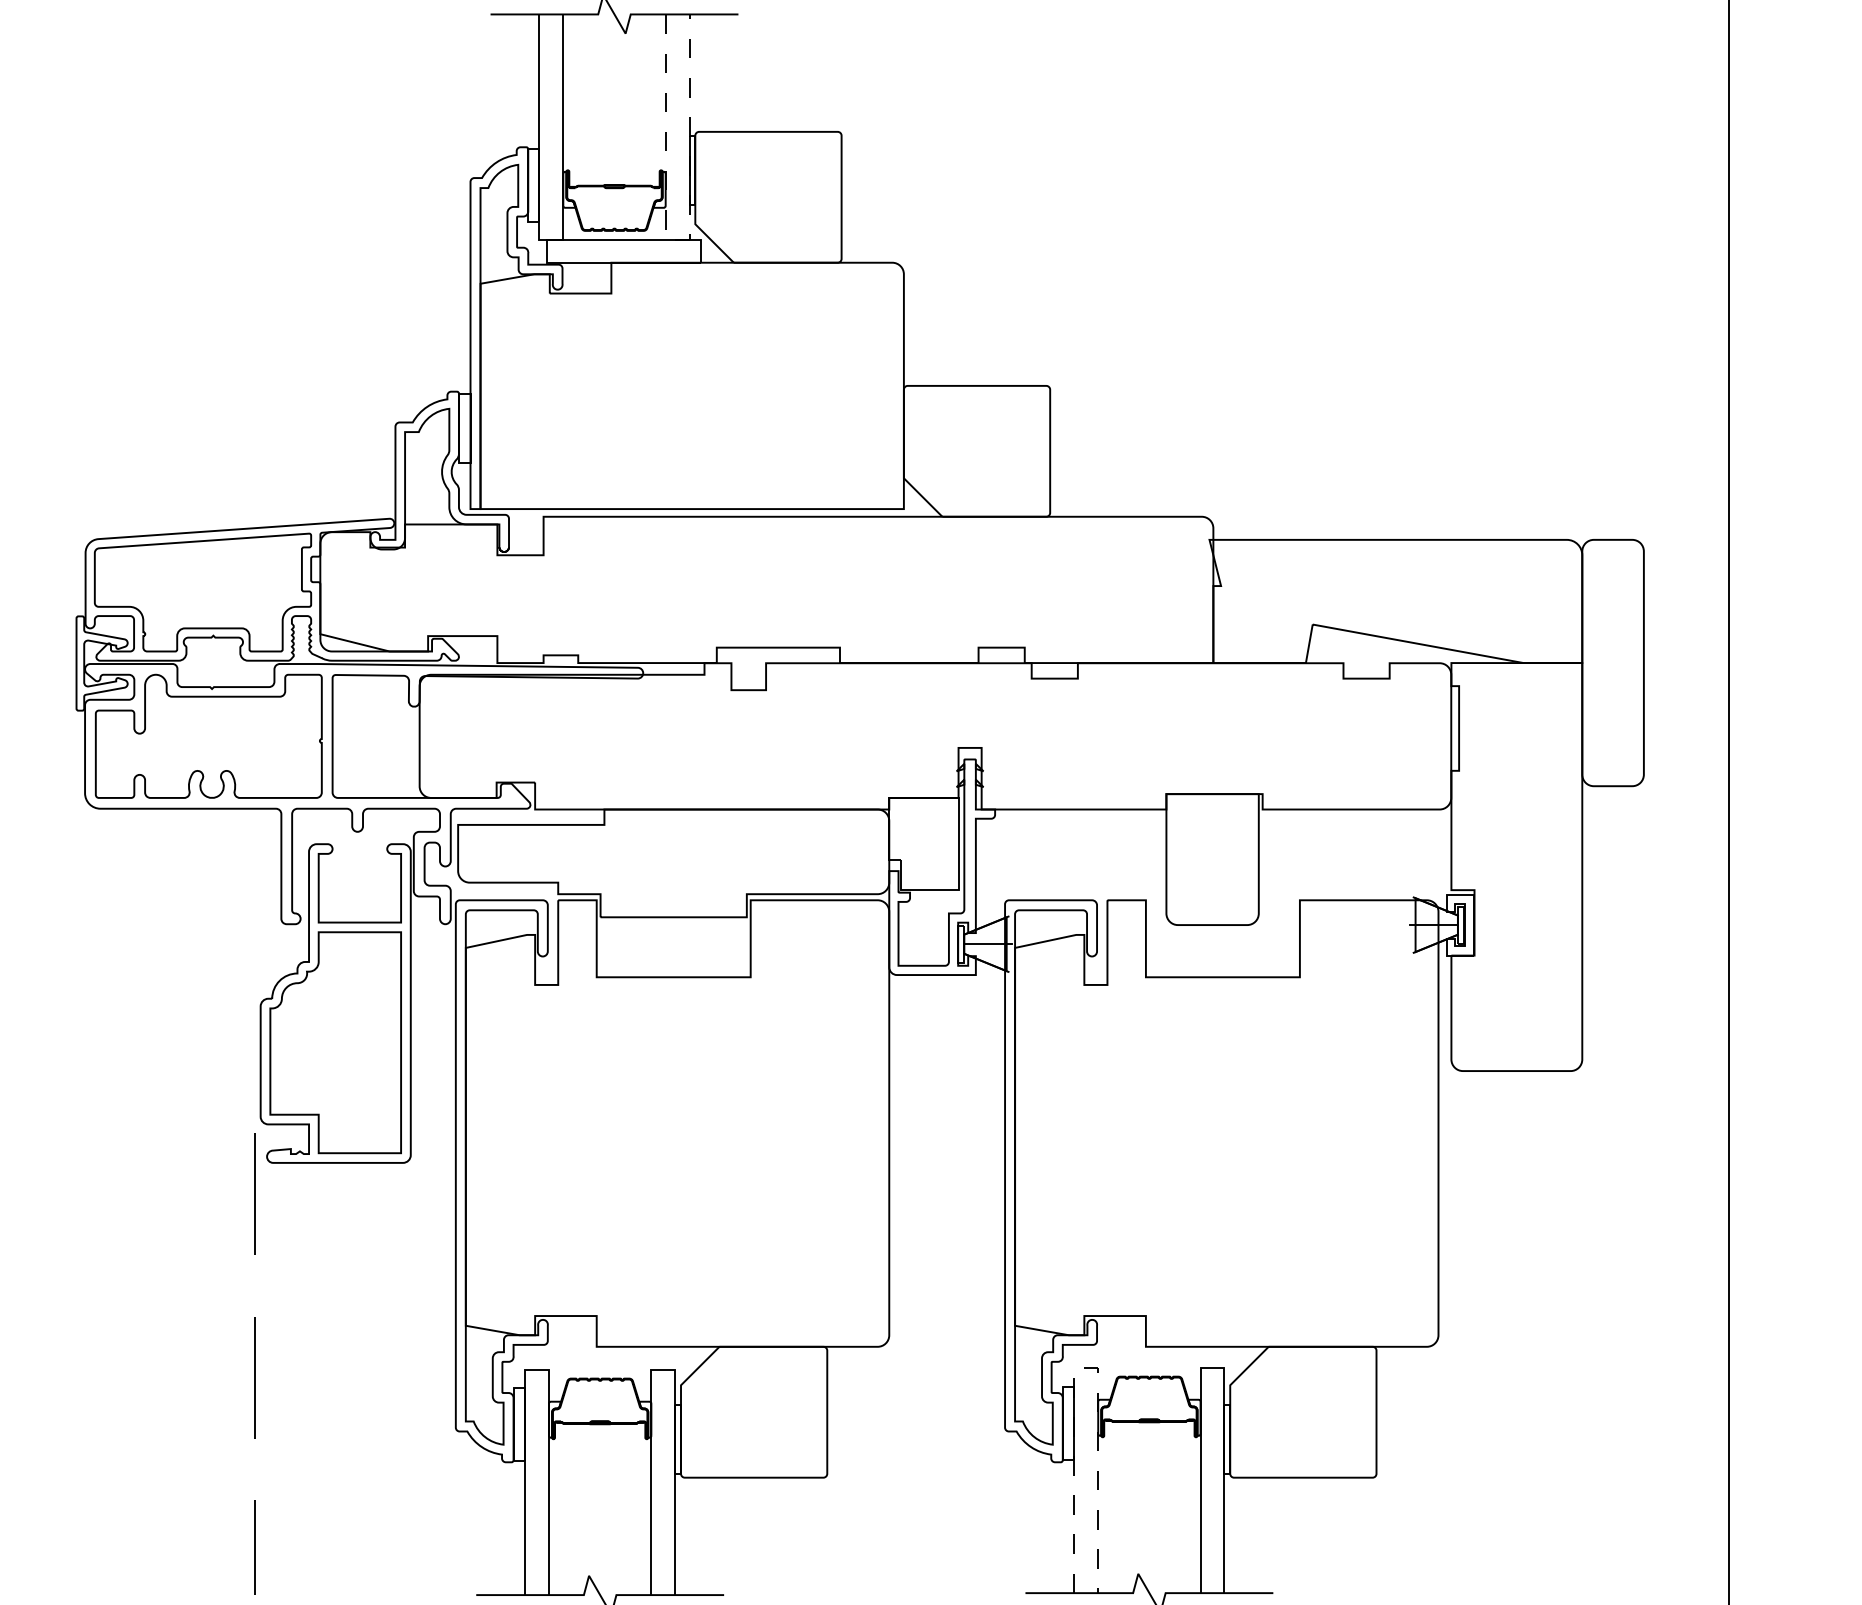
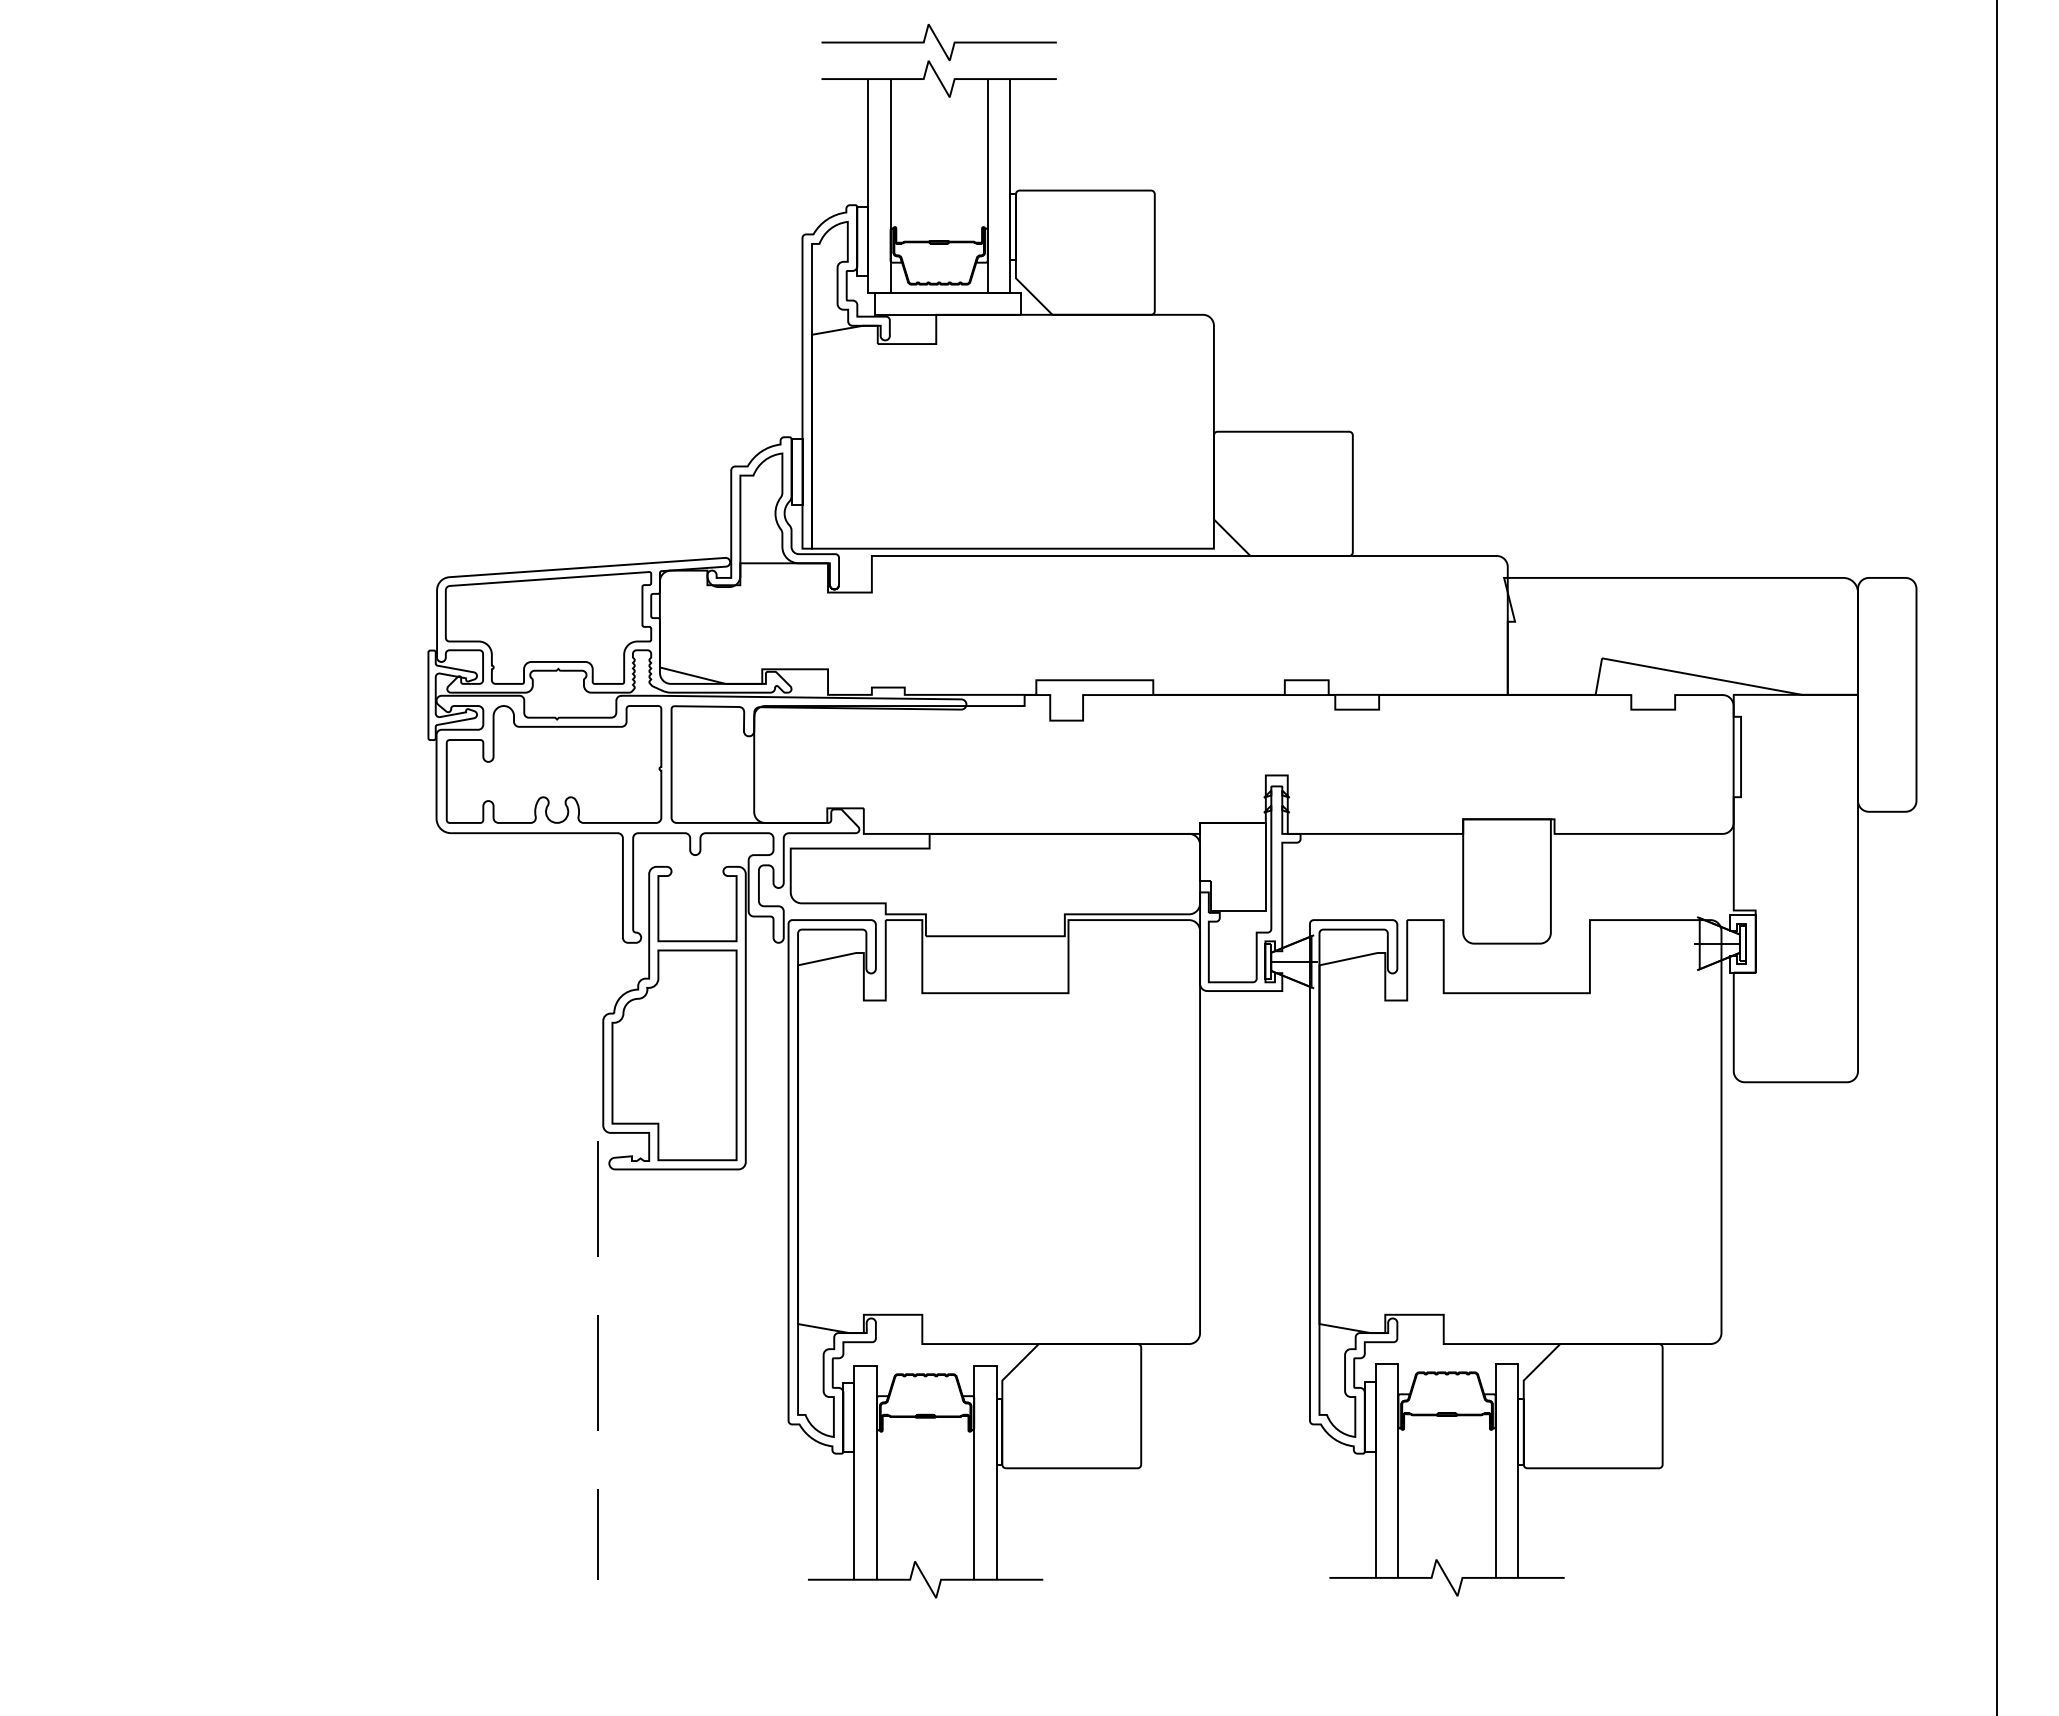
line: (678, 239) -> (999, 292), dashed -> solid
line: (1086, 1368) -> (1387, 1364), dashed -> solid

